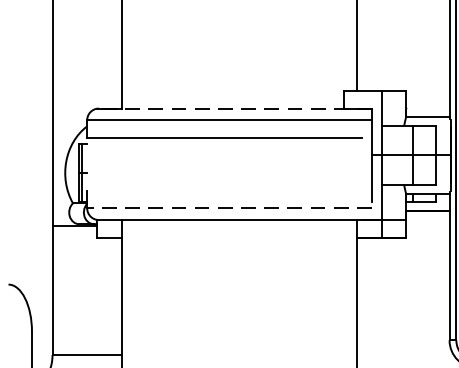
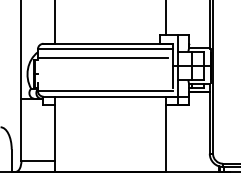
line: (235, 107) -> (108, 43), dashed -> solid
line: (227, 209) -> (104, 91), dashed -> solid

